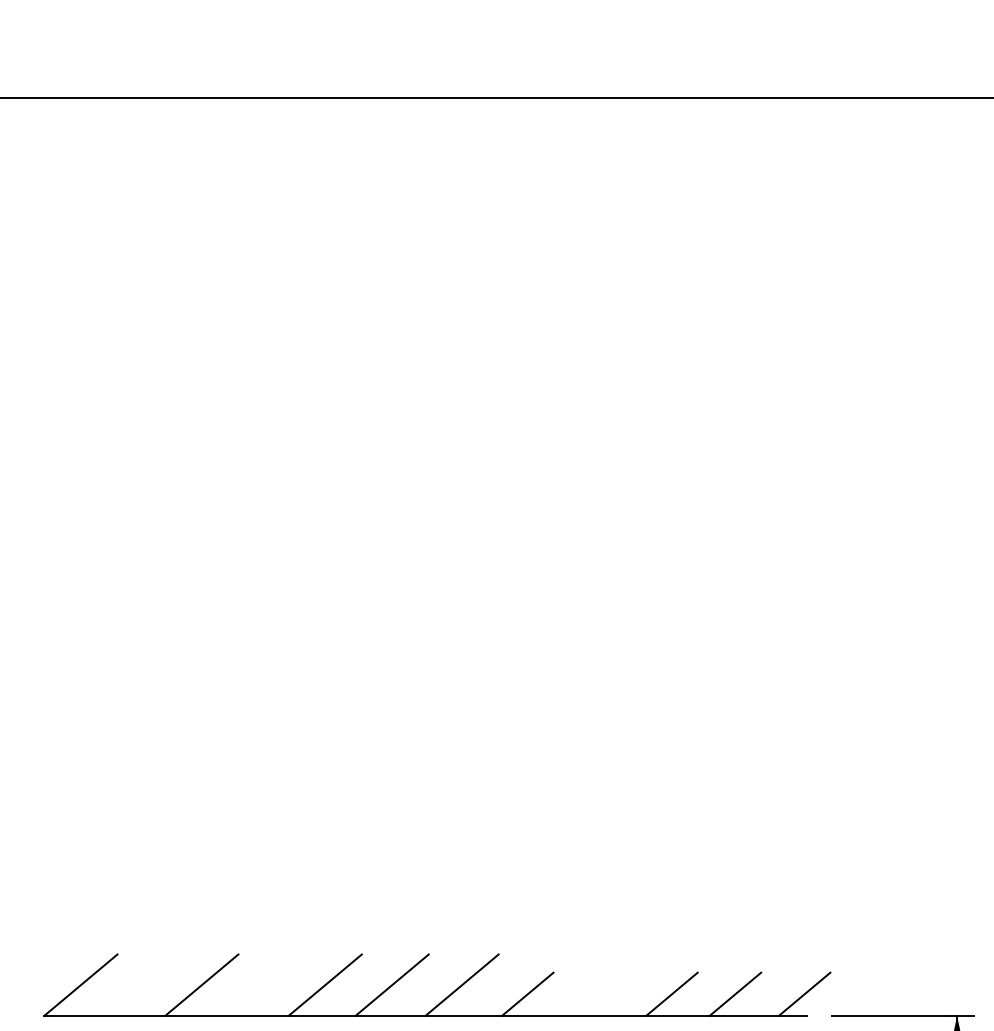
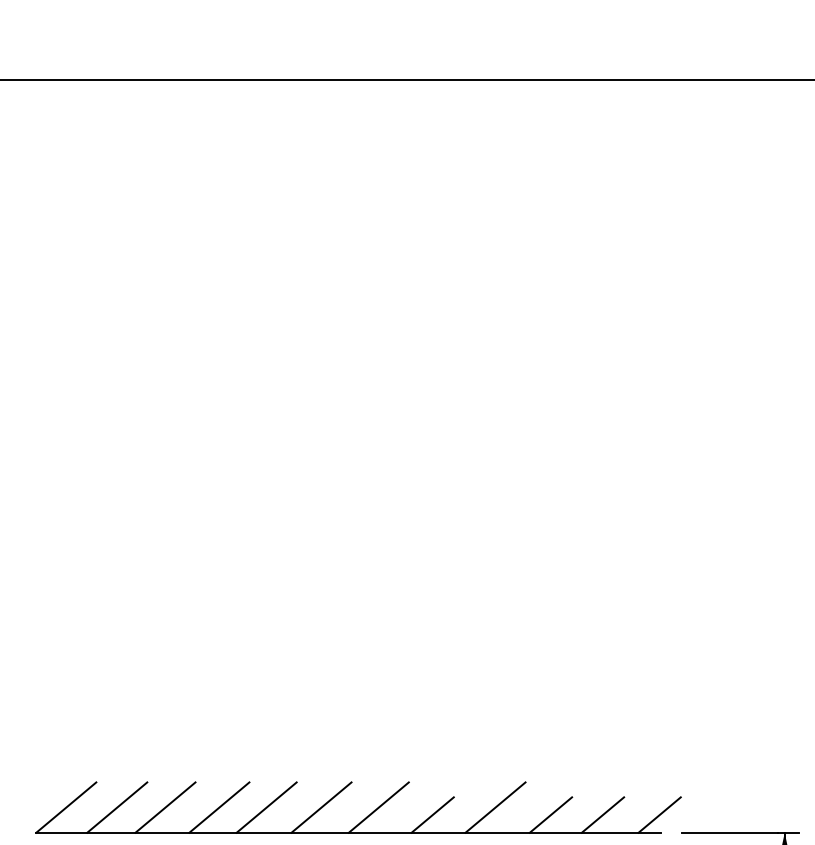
line: (143, 985) -> (117, 807), added
line: (267, 985) -> (219, 807), added
line: (604, 985) -> (495, 807), added

